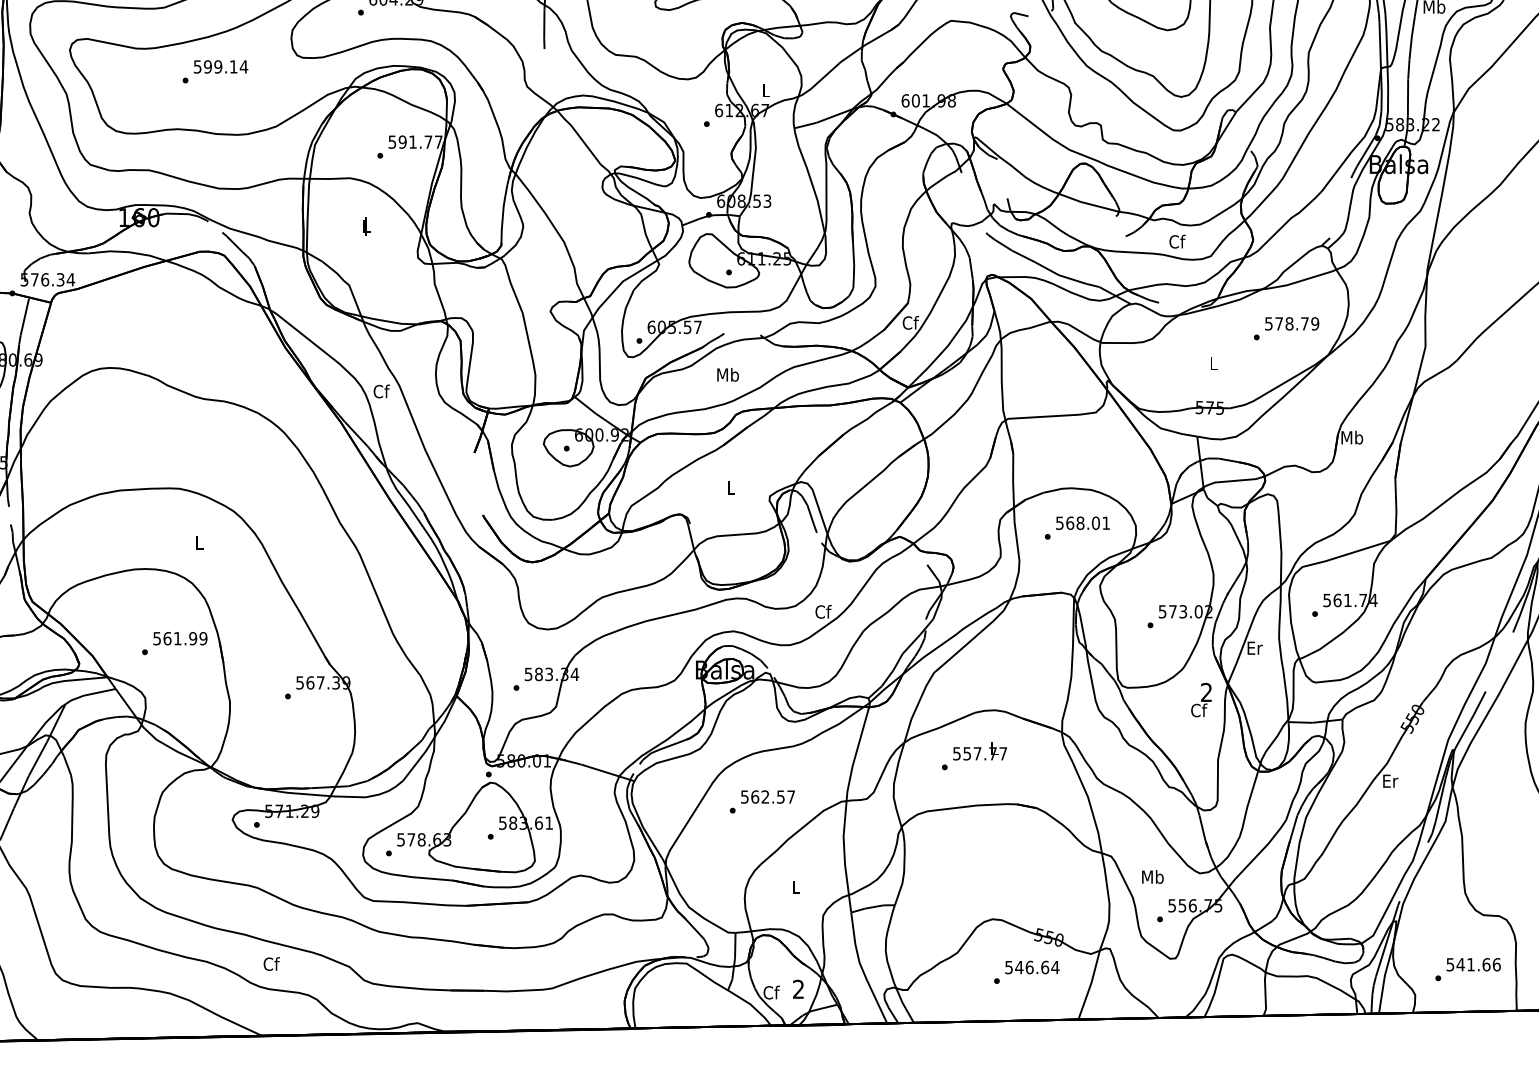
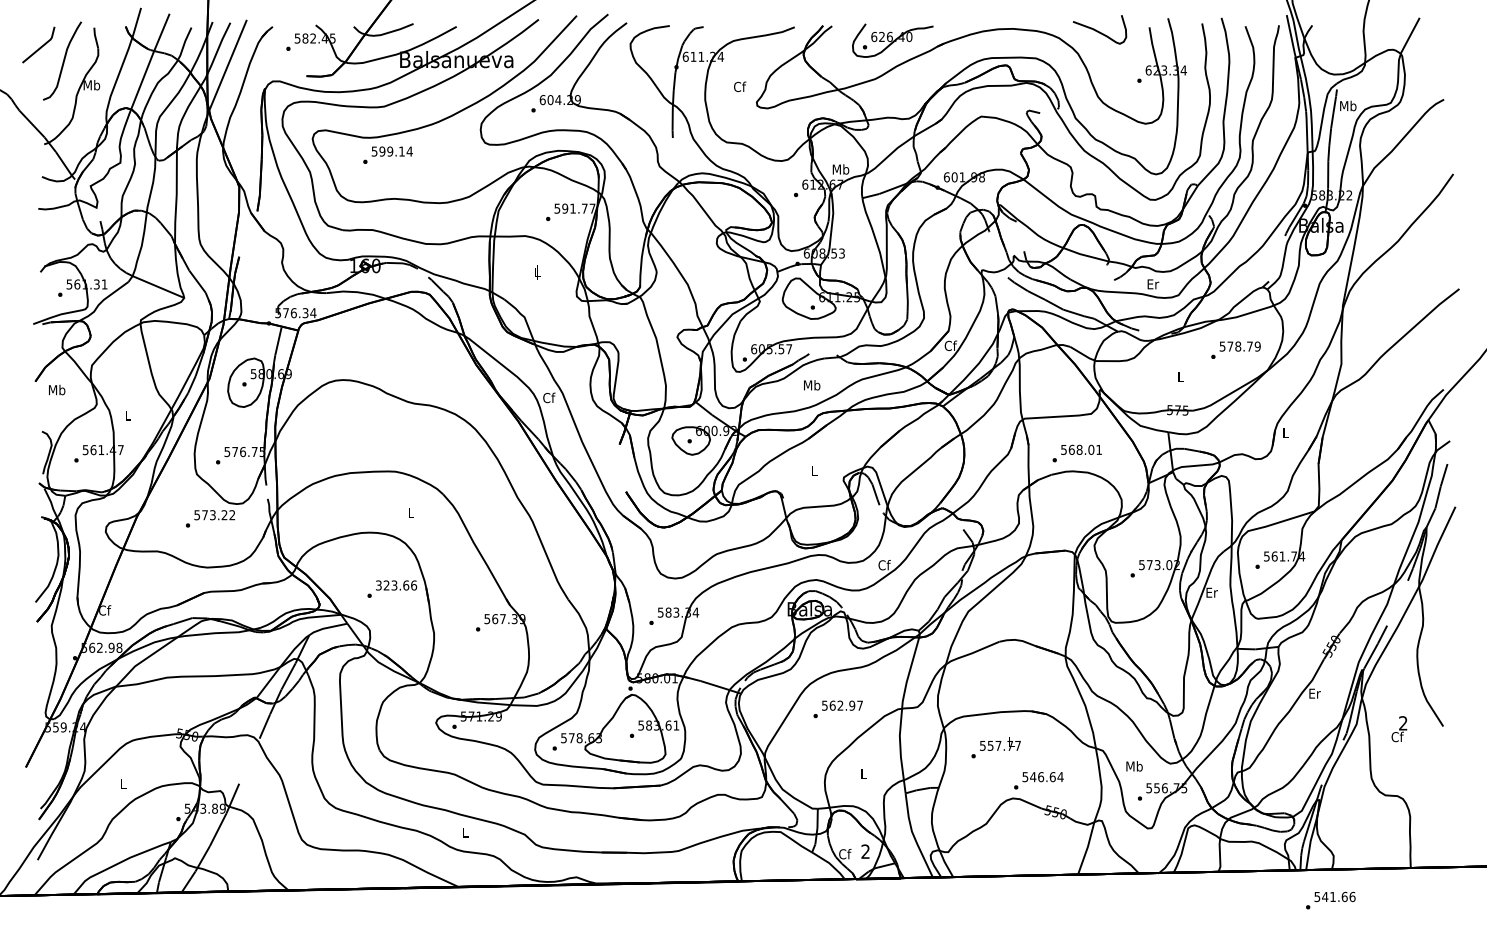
text: (214, 70) -> (387, 154), moved
text: (765, 90) -> (840, 169), L -> Mb
text: (1177, 242) -> (1153, 284), Cf -> Er
text: (1351, 437) -> (1285, 432), Mb -> L
text: (1076, 527) -> (1076, 453), moved
text: (180, 638) -> (396, 585), 561.99 -> 323.66
text: (1201, 700) -> (1399, 729), moved
text: (973, 755) -> (995, 747), moved
text: (781, 796) -> (852, 705), 562.57 -> 562.97
text: (271, 964) -> (465, 832), Cf -> L
text: (1467, 969) -> (1330, 900), moved
text: (1026, 972) -> (1038, 780), moved

